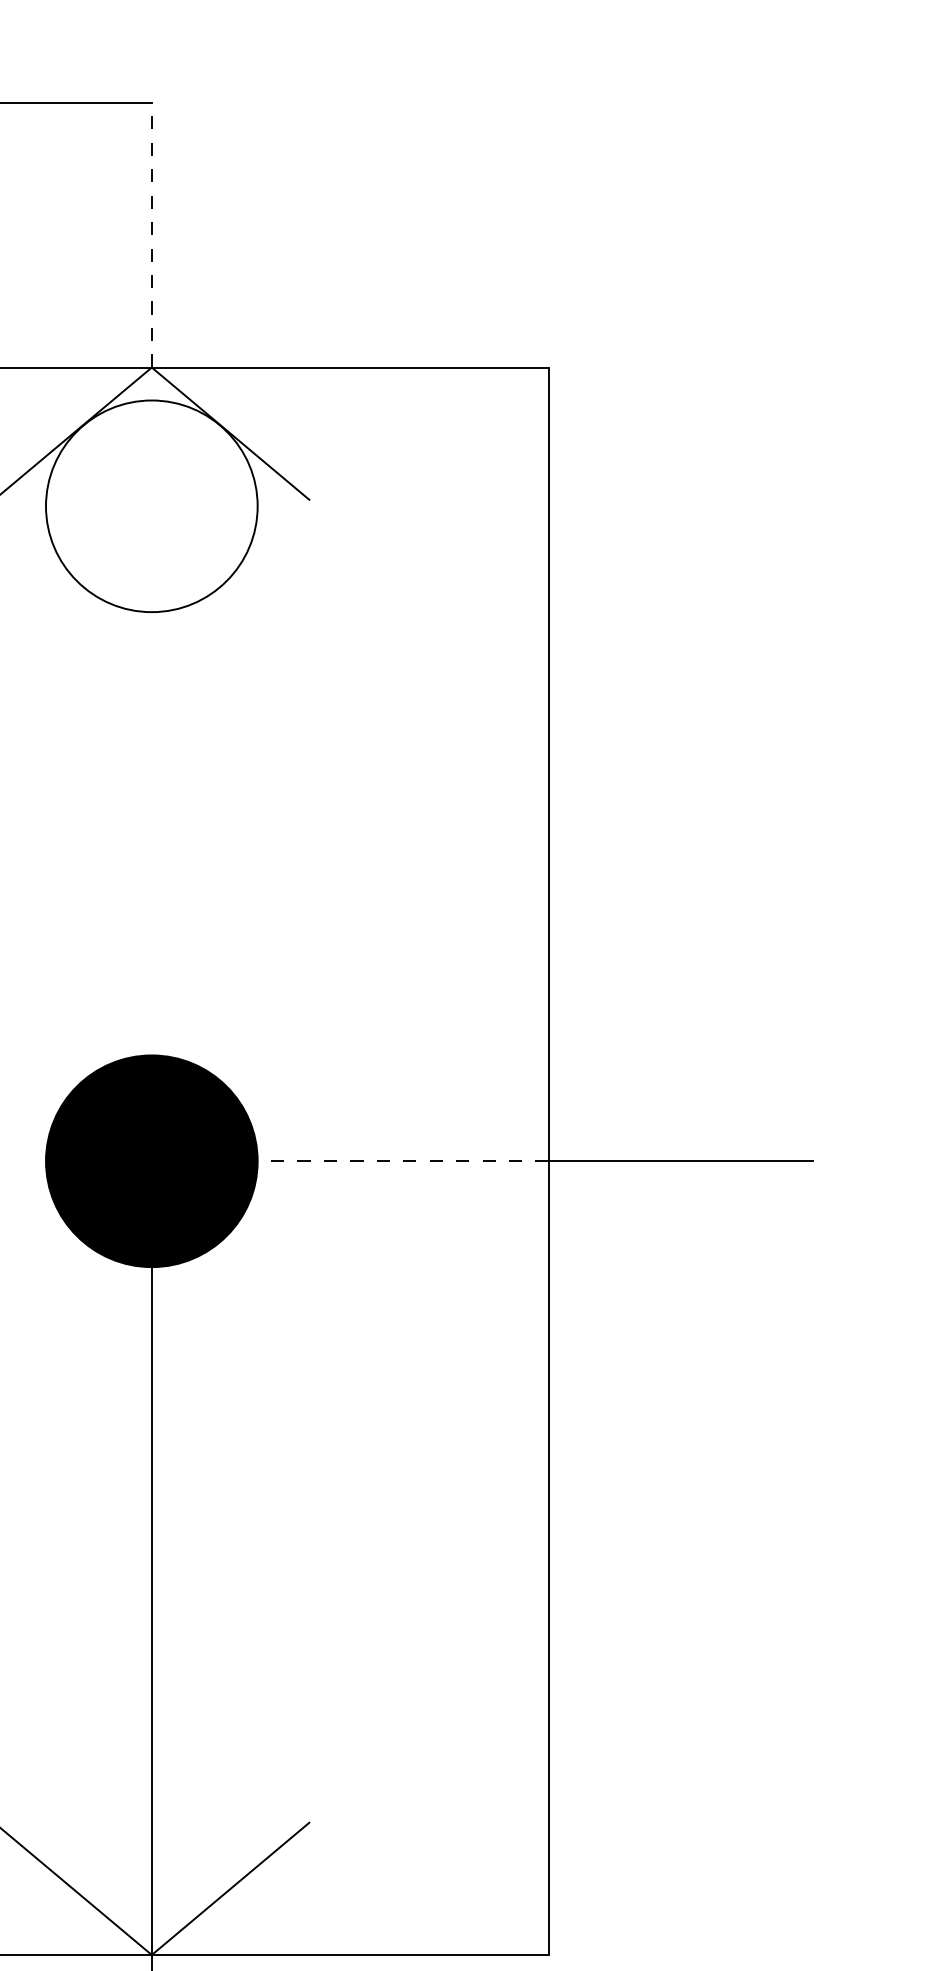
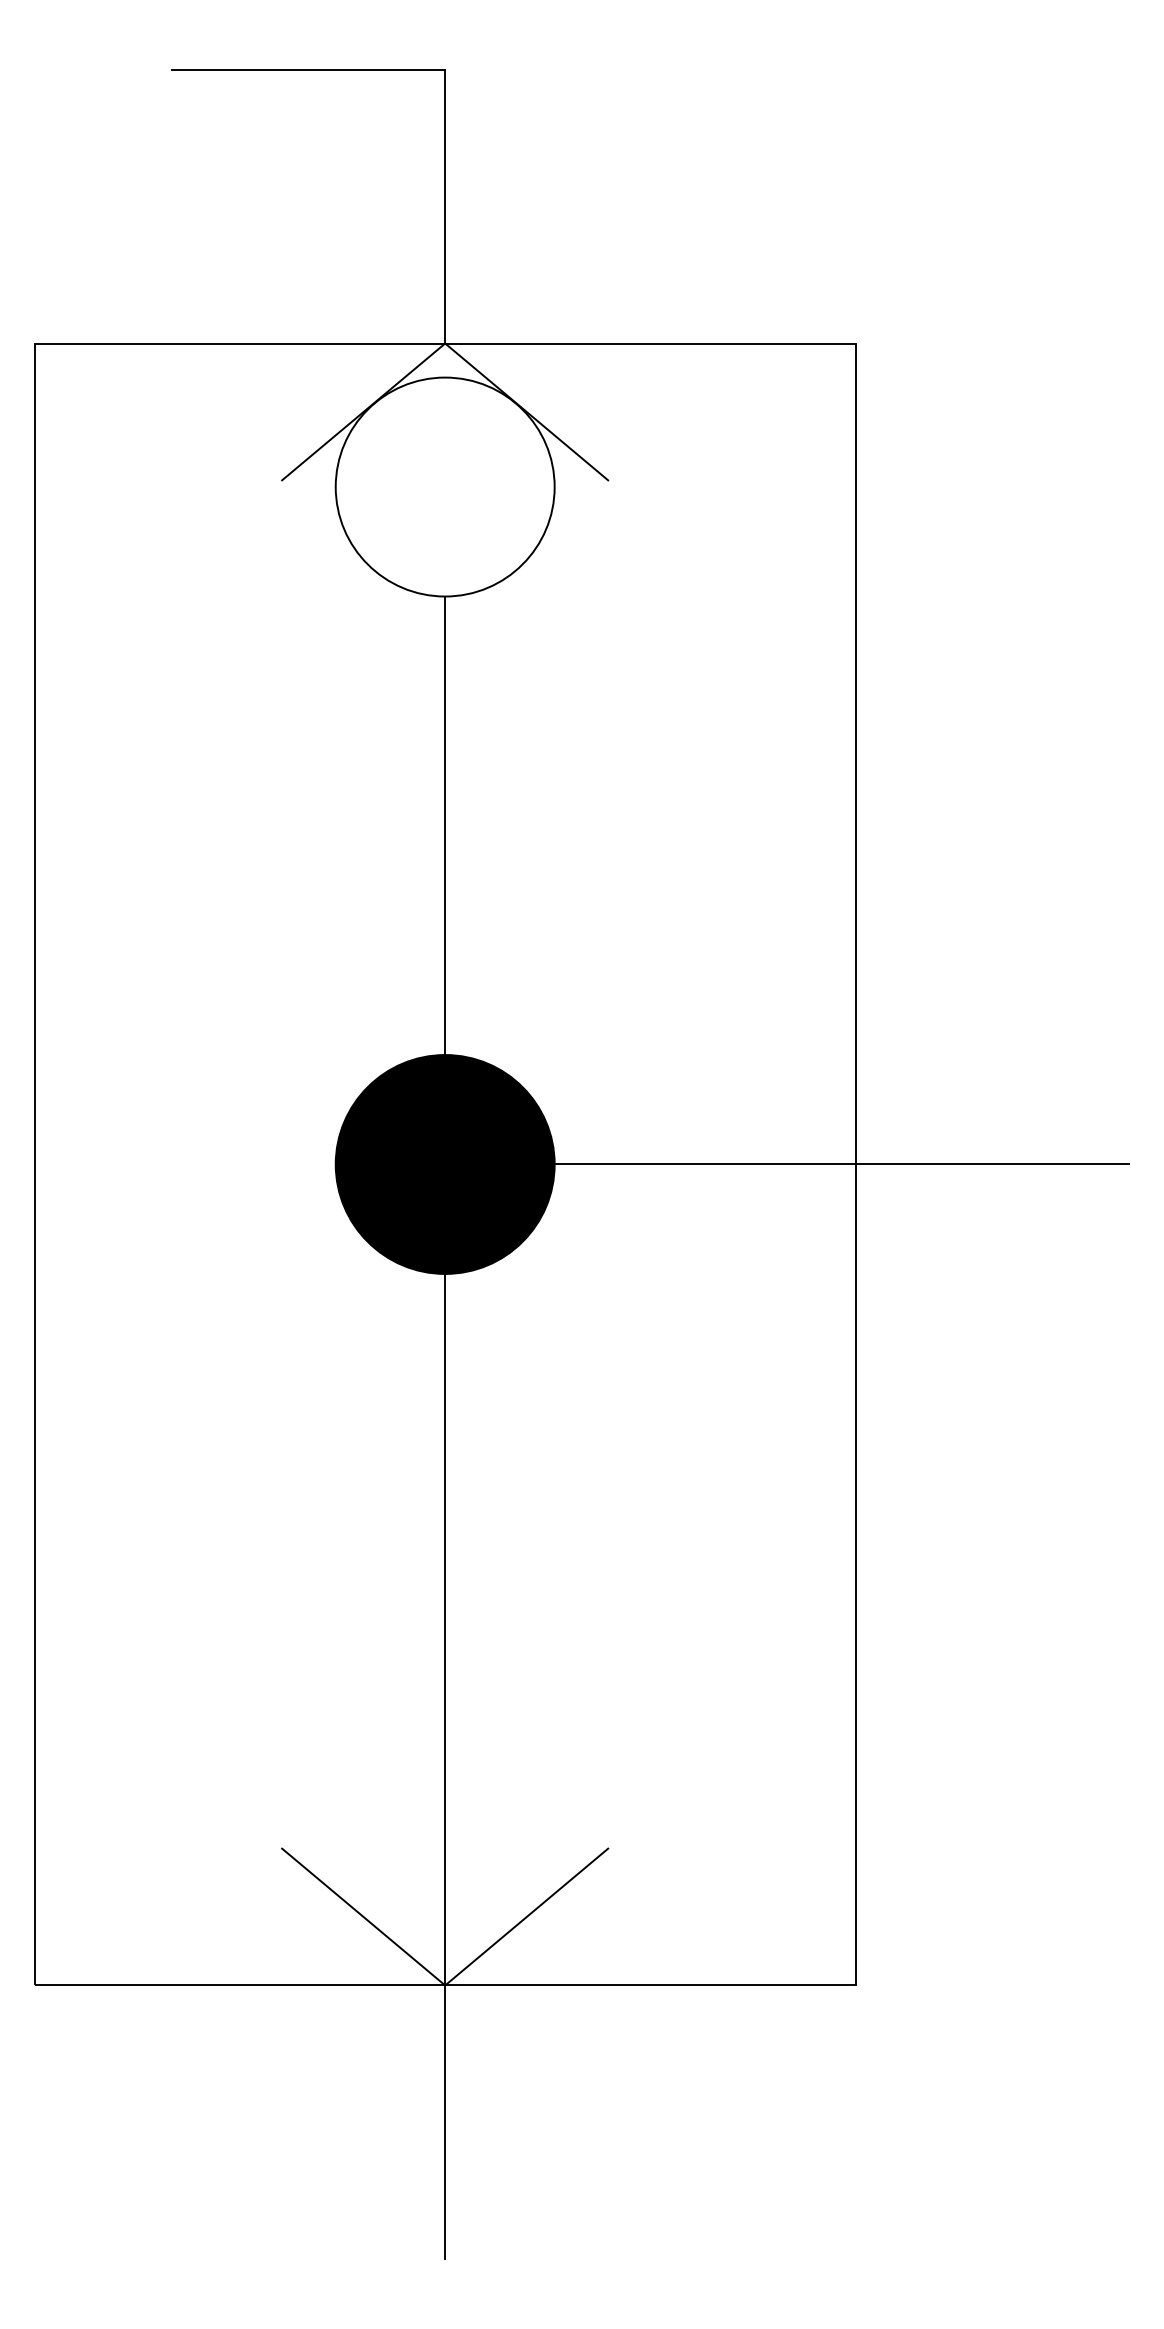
line: (152, 235) -> (445, 206), dashed -> solid
line: (152, 833) -> (445, 825), added
line: (403, 1161) -> (705, 1164), dashed -> solid

